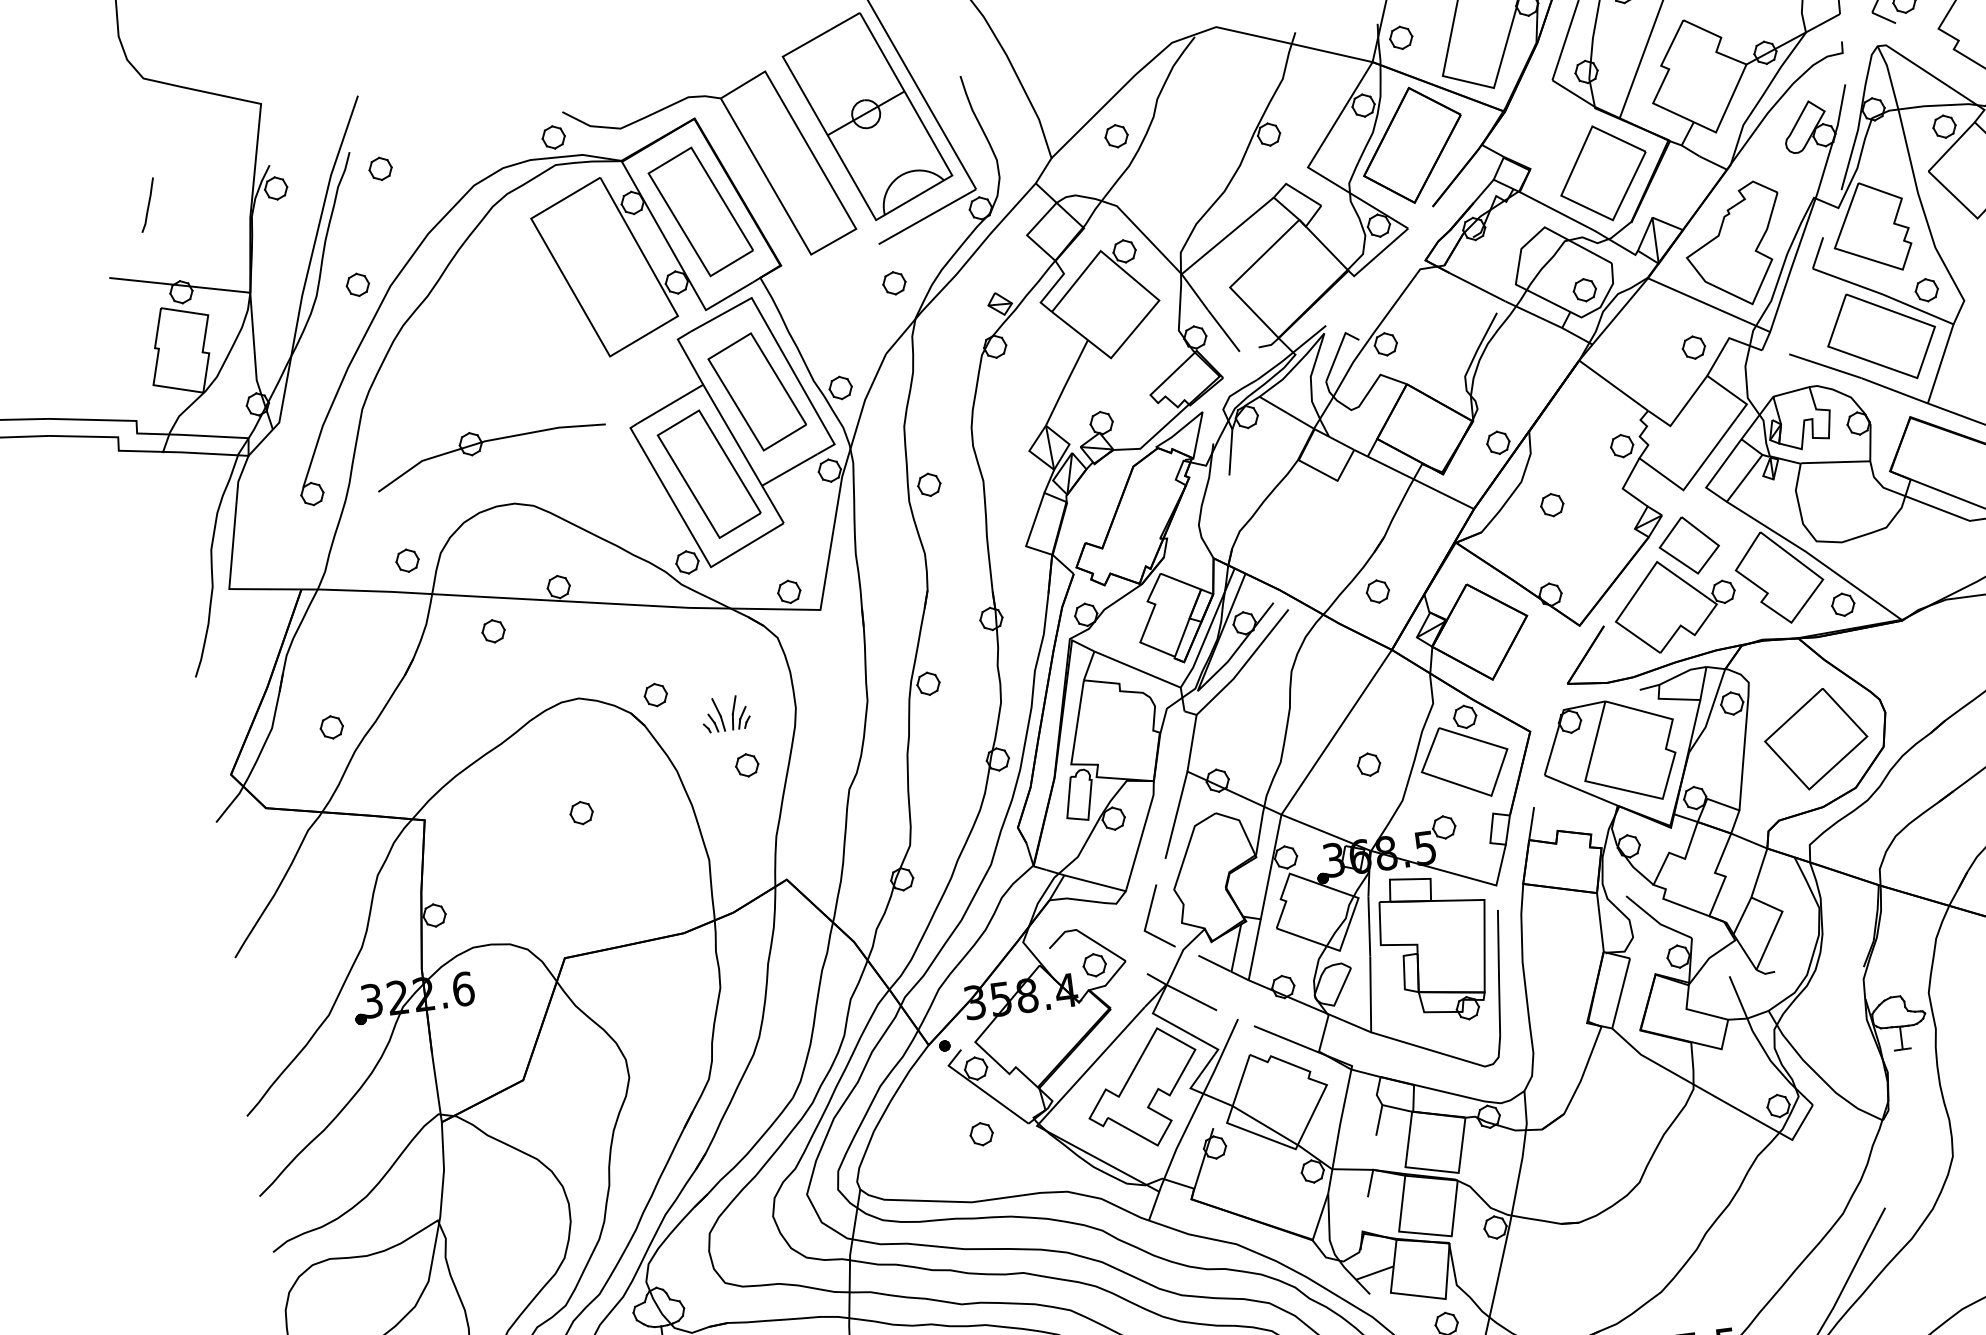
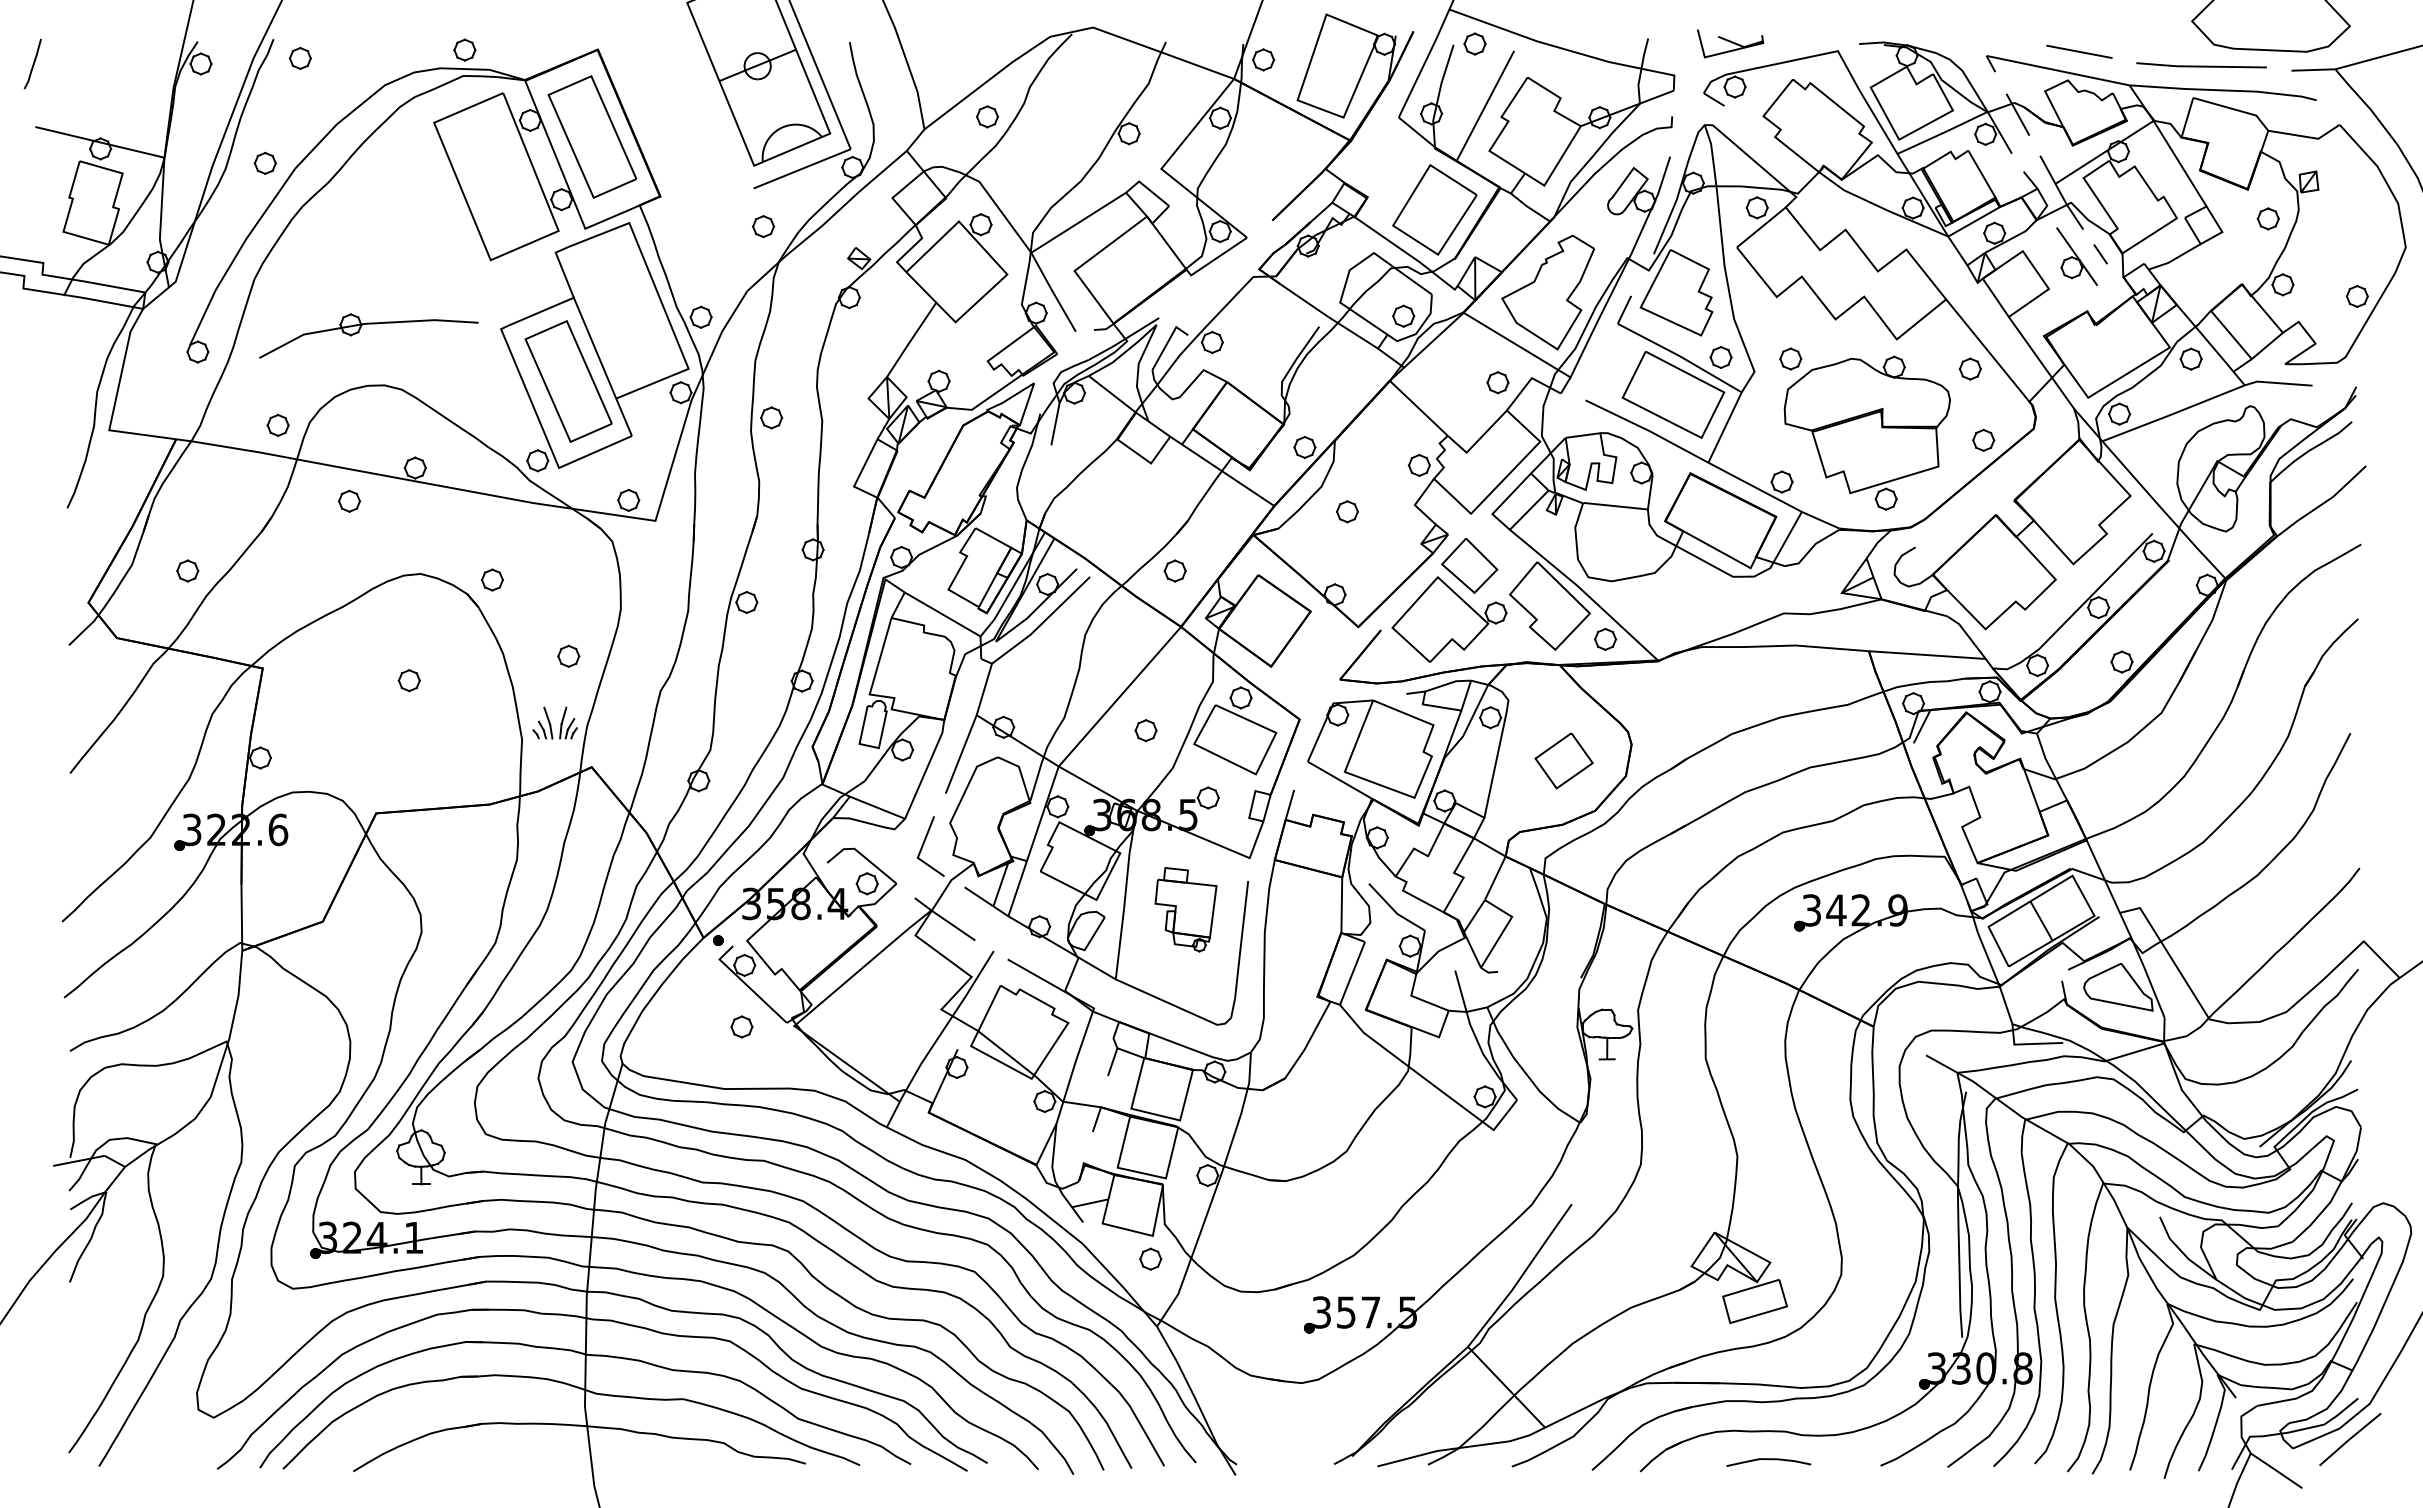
part: (1411, 144) -> (1260, 160), removed
part: (747, 147) -> (643, 82), removed
curve: (148, 204) -> (33, 63), moved
part: (756, 391) -> (622, 310), removed
part: (725, 713) -> (554, 722), moved
part: (1815, 738) -> (1563, 760), size x0.6
part: (1435, 948) -> (1185, 909), size x0.6
part: (1143, 1087) -> (897, 1003), removed

